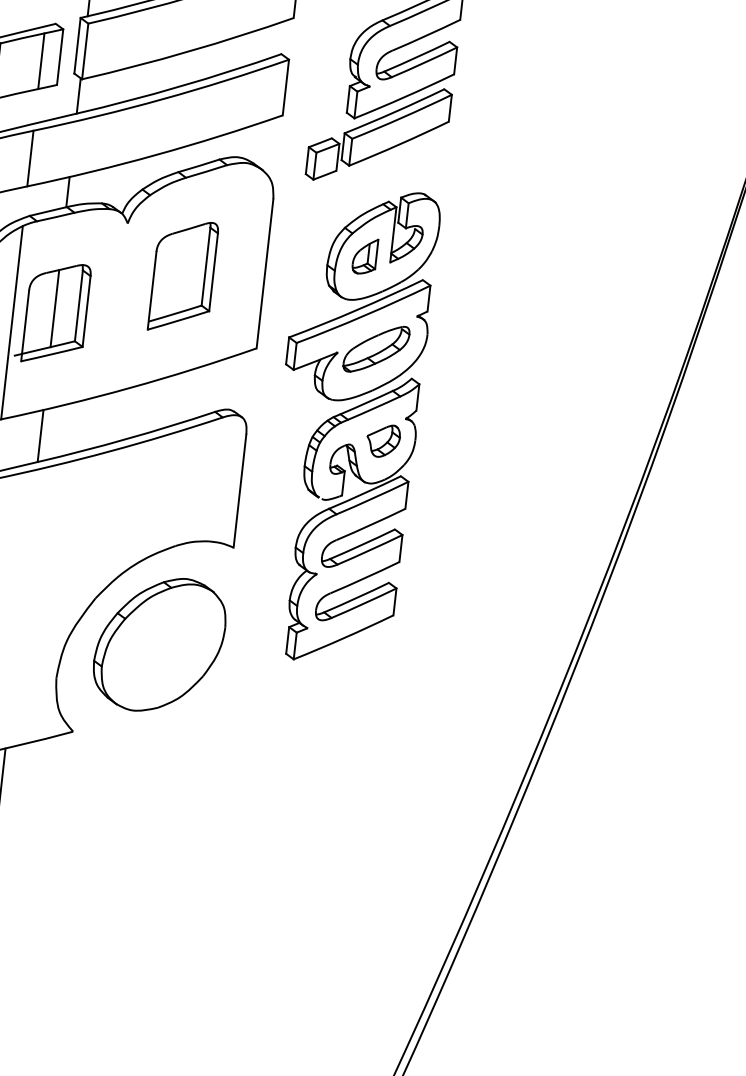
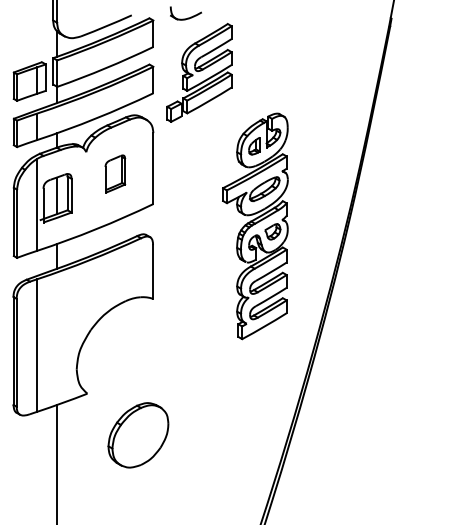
part: (184, 275) -> (115, 173), size x0.7
part: (348, 425) -> (255, 226), moved
part: (159, 645) -> (138, 435), moved

